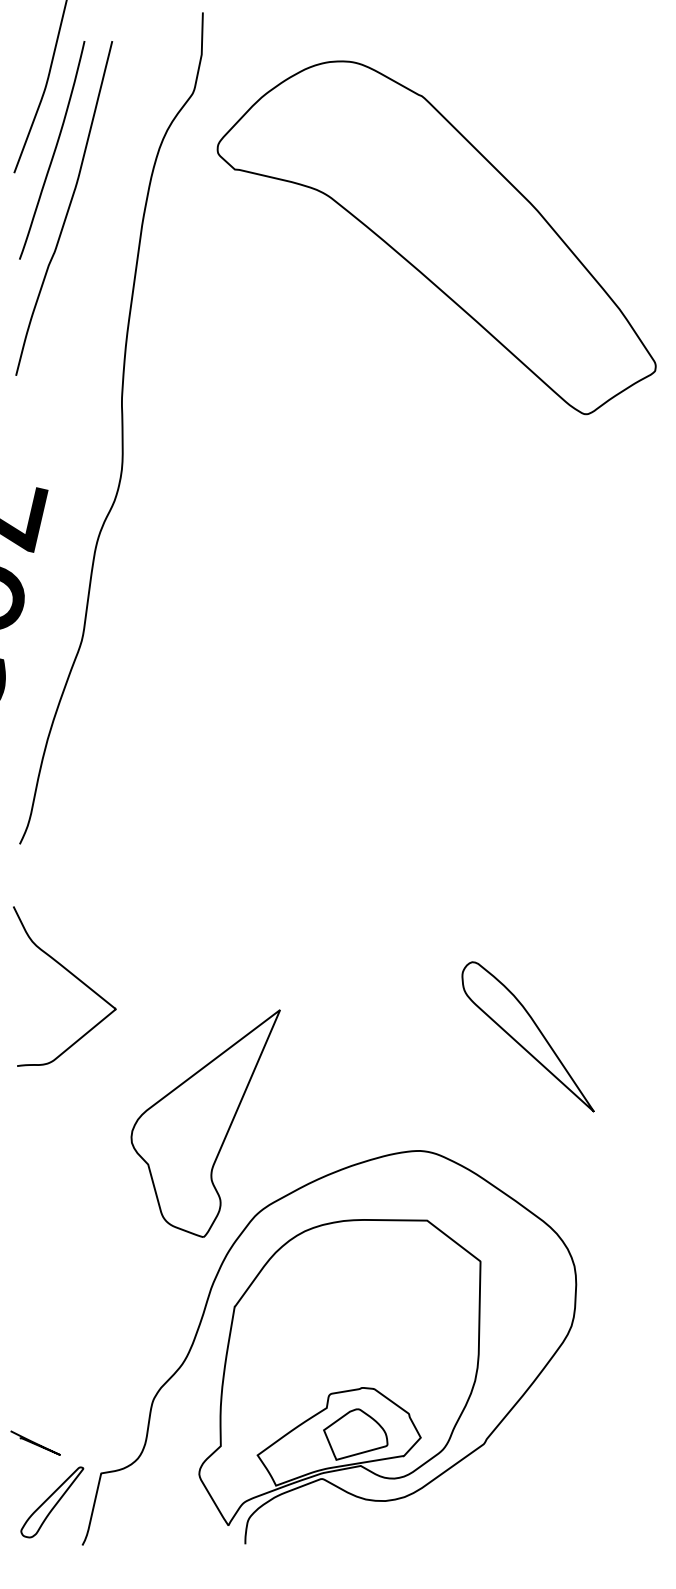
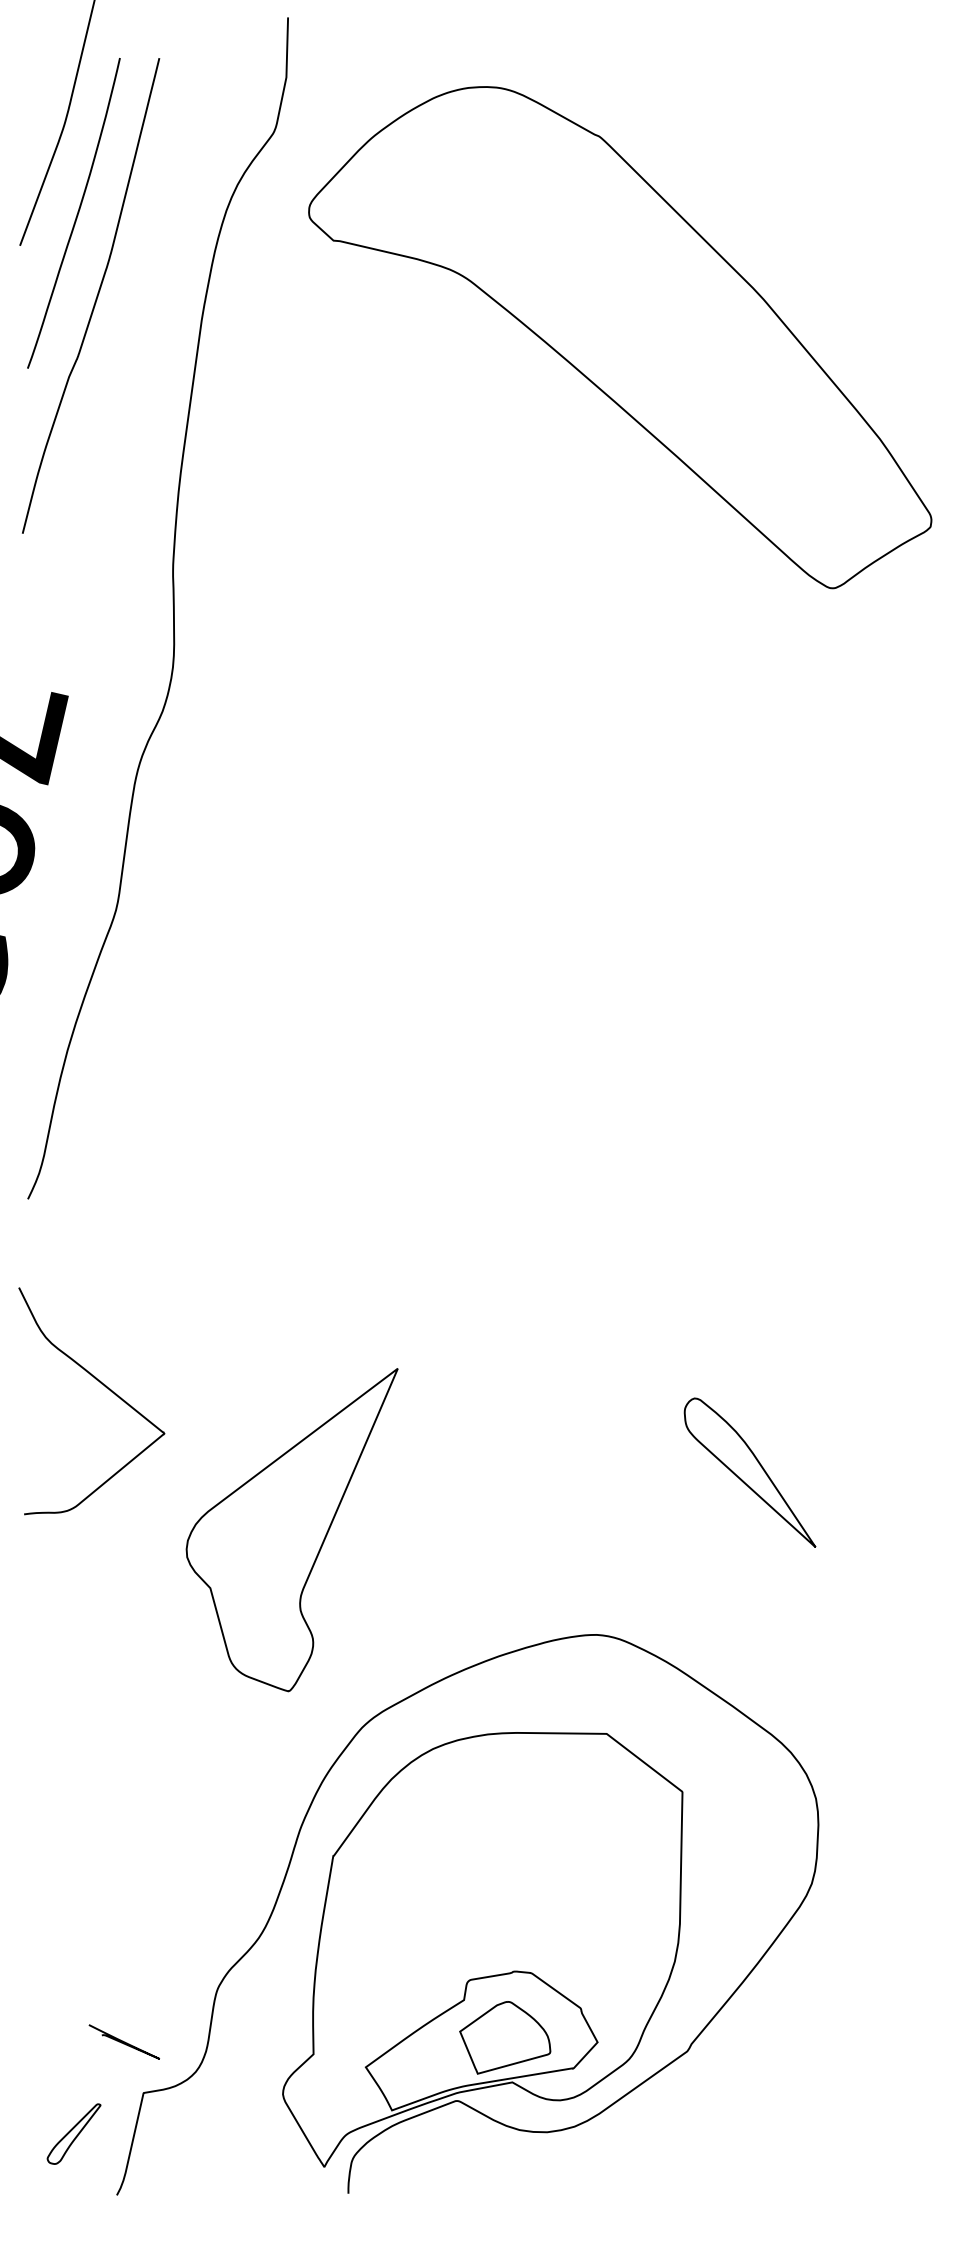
part: (527, 1036) -> (749, 1472), size x0.7
part: (205, 1123) -> (291, 1530), moved
curve: (34, 1442) -> (123, 2041), moved
part: (51, 1501) -> (73, 2133), size x0.6

